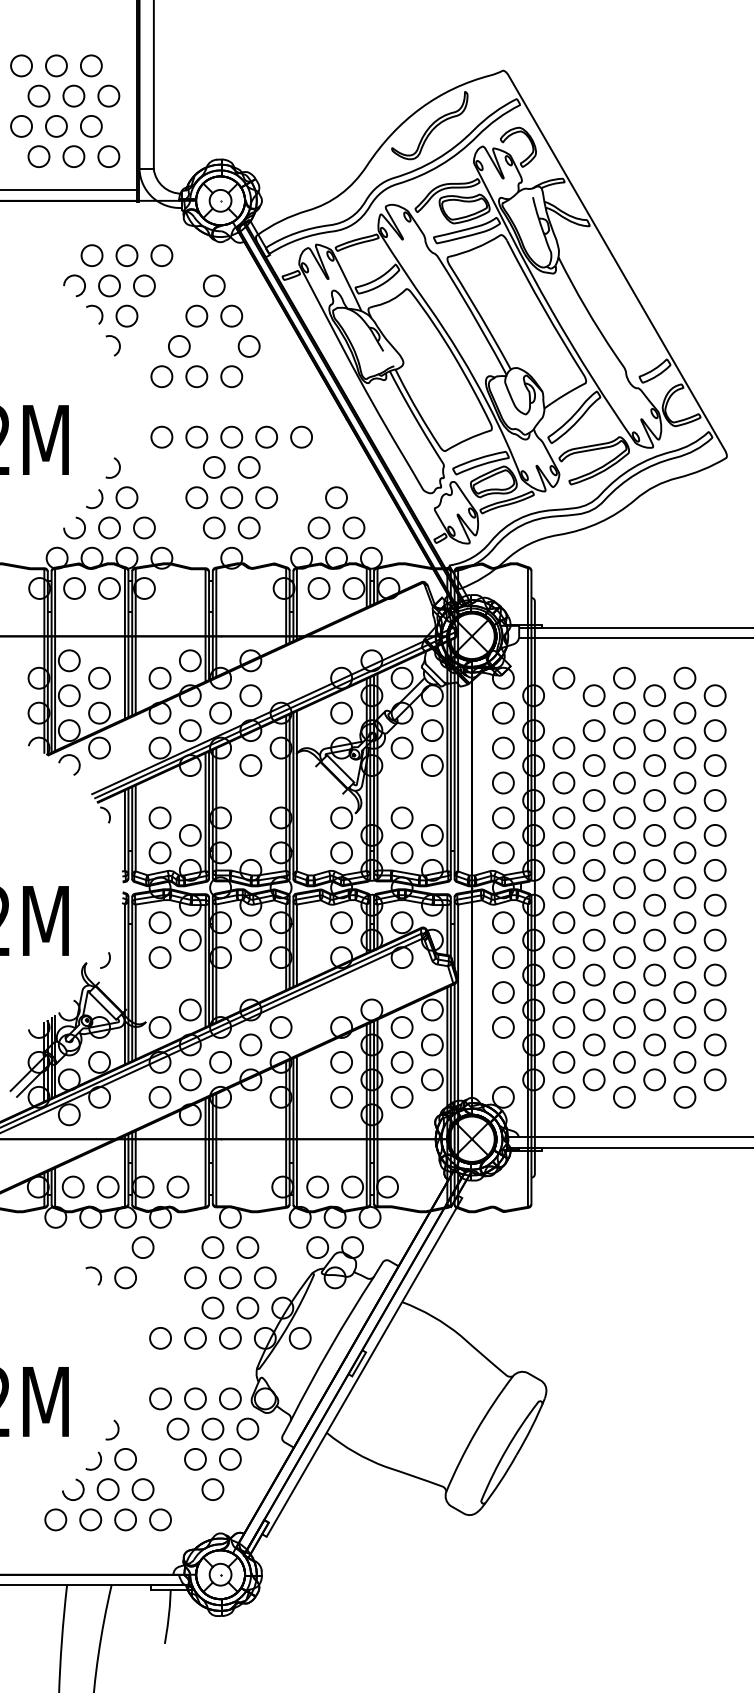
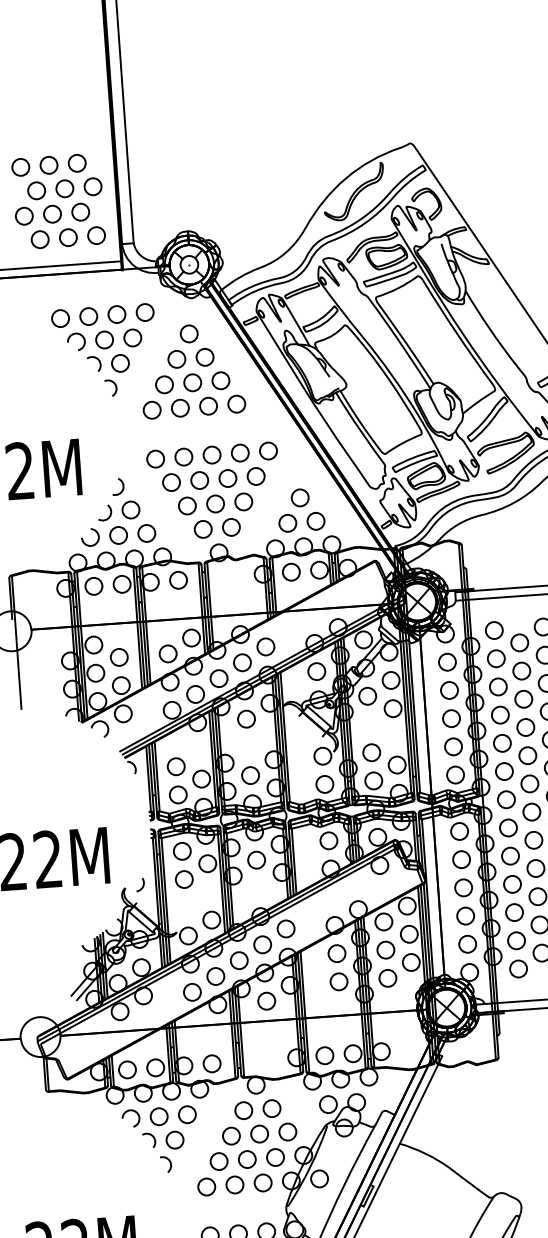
circle: (56, 255) -> (60, 318), added
circle: (213, 346) -> (192, 382), added
circle: (266, 376) -> (236, 404), added
circle: (179, 467) -> (171, 482), added
circle: (283, 467) -> (255, 476), added
circle: (179, 588) -> (178, 580), added
circle: (280, 677) -> (265, 646), added
circle: (563, 712) -> (495, 658), added
circle: (250, 835) -> (250, 775), added
circle: (503, 1062) -> (467, 944), added
circle: (250, 1114) -> (266, 1001), added
arc: (77, 1239) -> (133, 1111), added
circle: (107, 1247) -> (158, 1116), added
arc: (115, 1302) -> (168, 1160), added
circle: (177, 1307) -> (218, 1161), added

